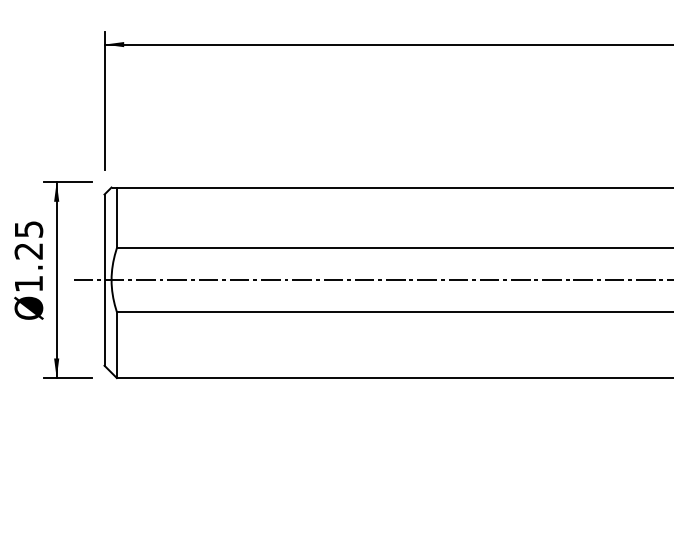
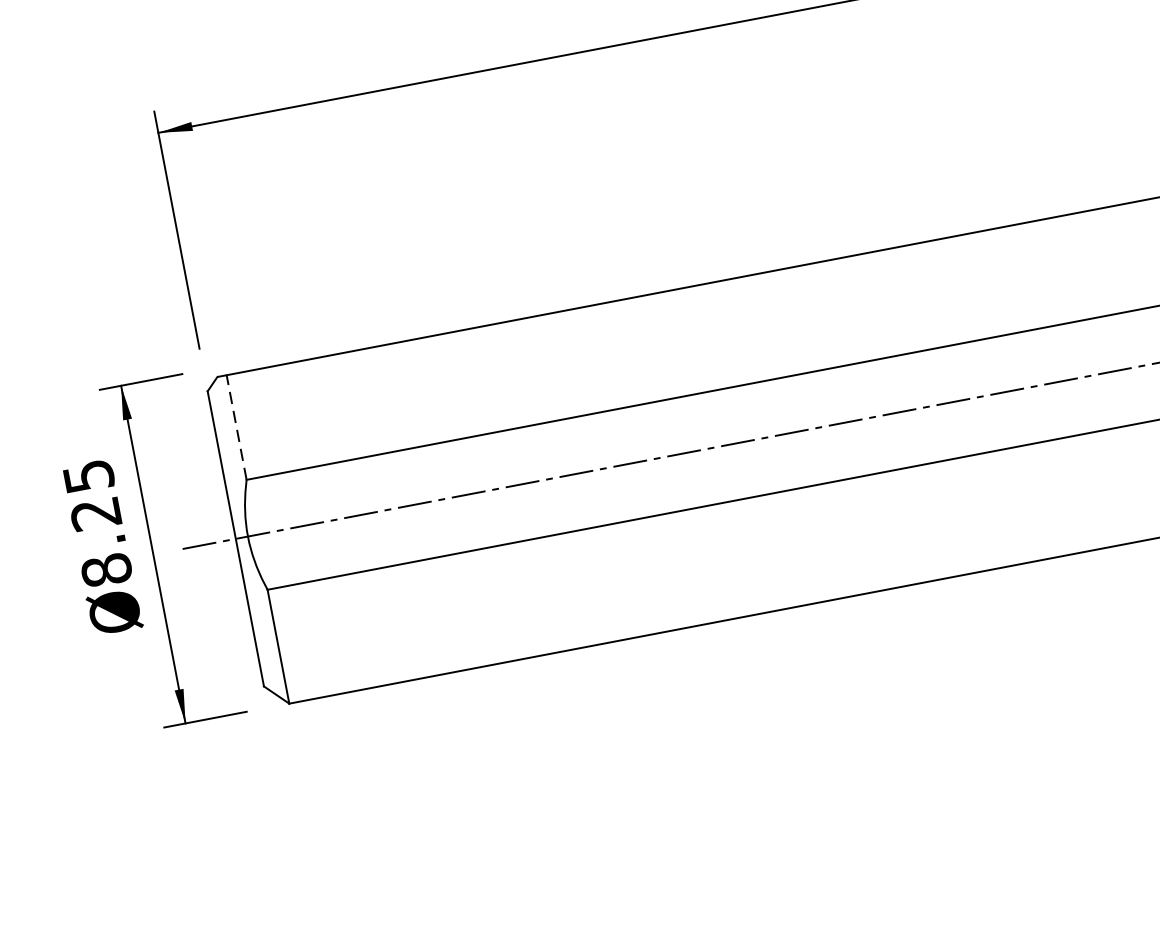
line: (116, 217) -> (235, 426), solid -> dashed
text: (28, 283) -> (105, 569), Ø1.25 -> Ø8.25

